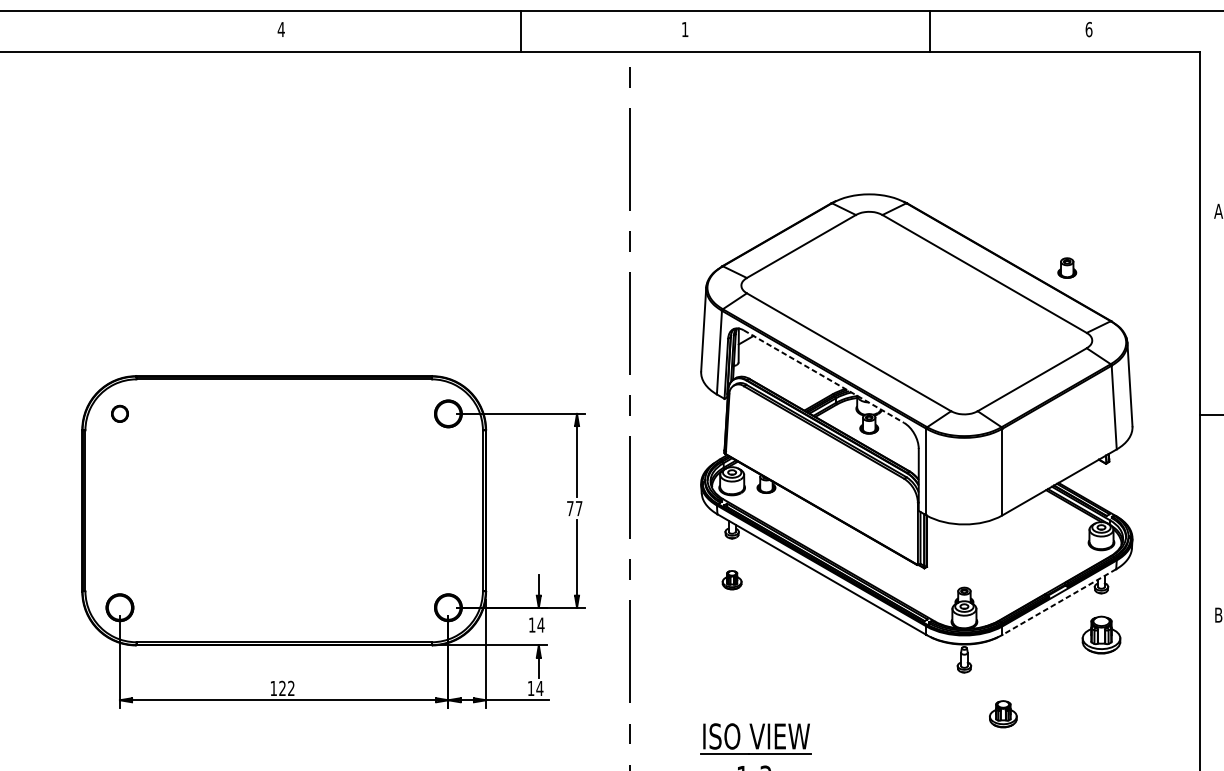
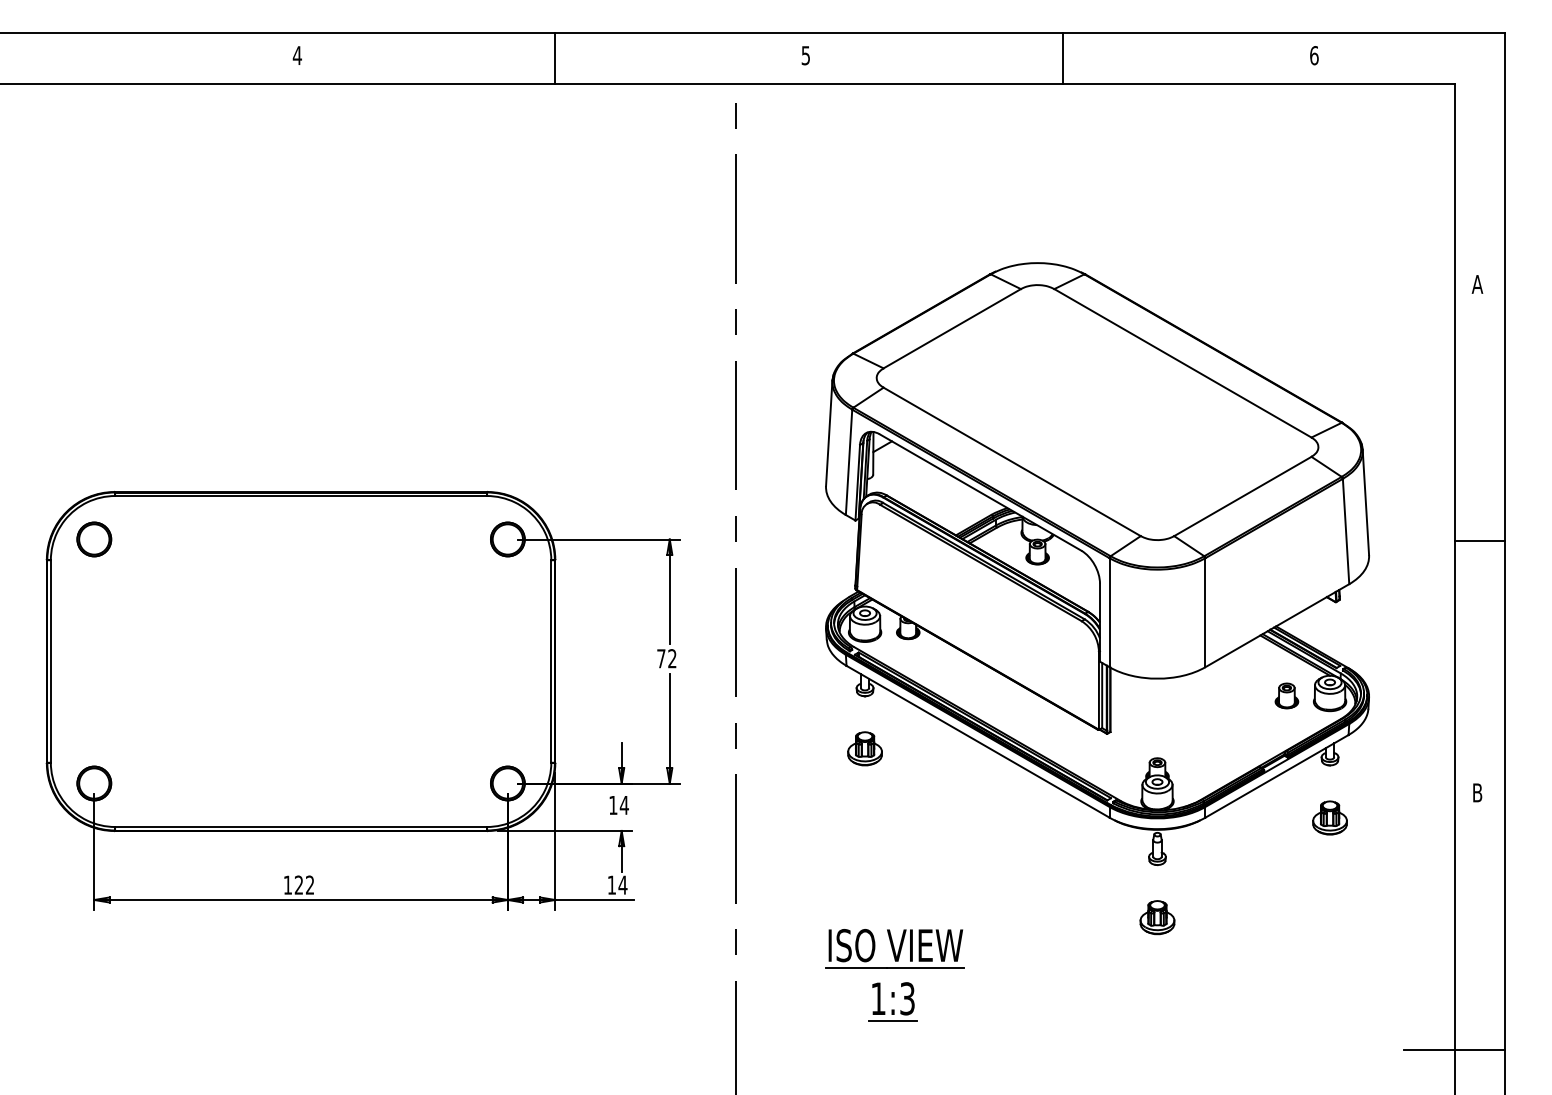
text: (684, 29) -> (805, 55), 1 -> 5
line: (521, 31) -> (554, 57), moved
line: (930, 31) -> (1063, 57), moved
part: (1066, 267) -> (1286, 695), moved
line: (824, 376) -> (981, 492), dashed -> solid
part: (120, 413) -> (94, 539), size x1.67
text: (579, 508) -> (672, 658), 77 -> 72
part: (731, 579) -> (864, 748), size x1.43
line: (1058, 602) -> (1276, 776), dashed -> solid
part: (1101, 634) -> (1329, 817), size x0.71
part: (1003, 714) -> (1157, 917), moved

